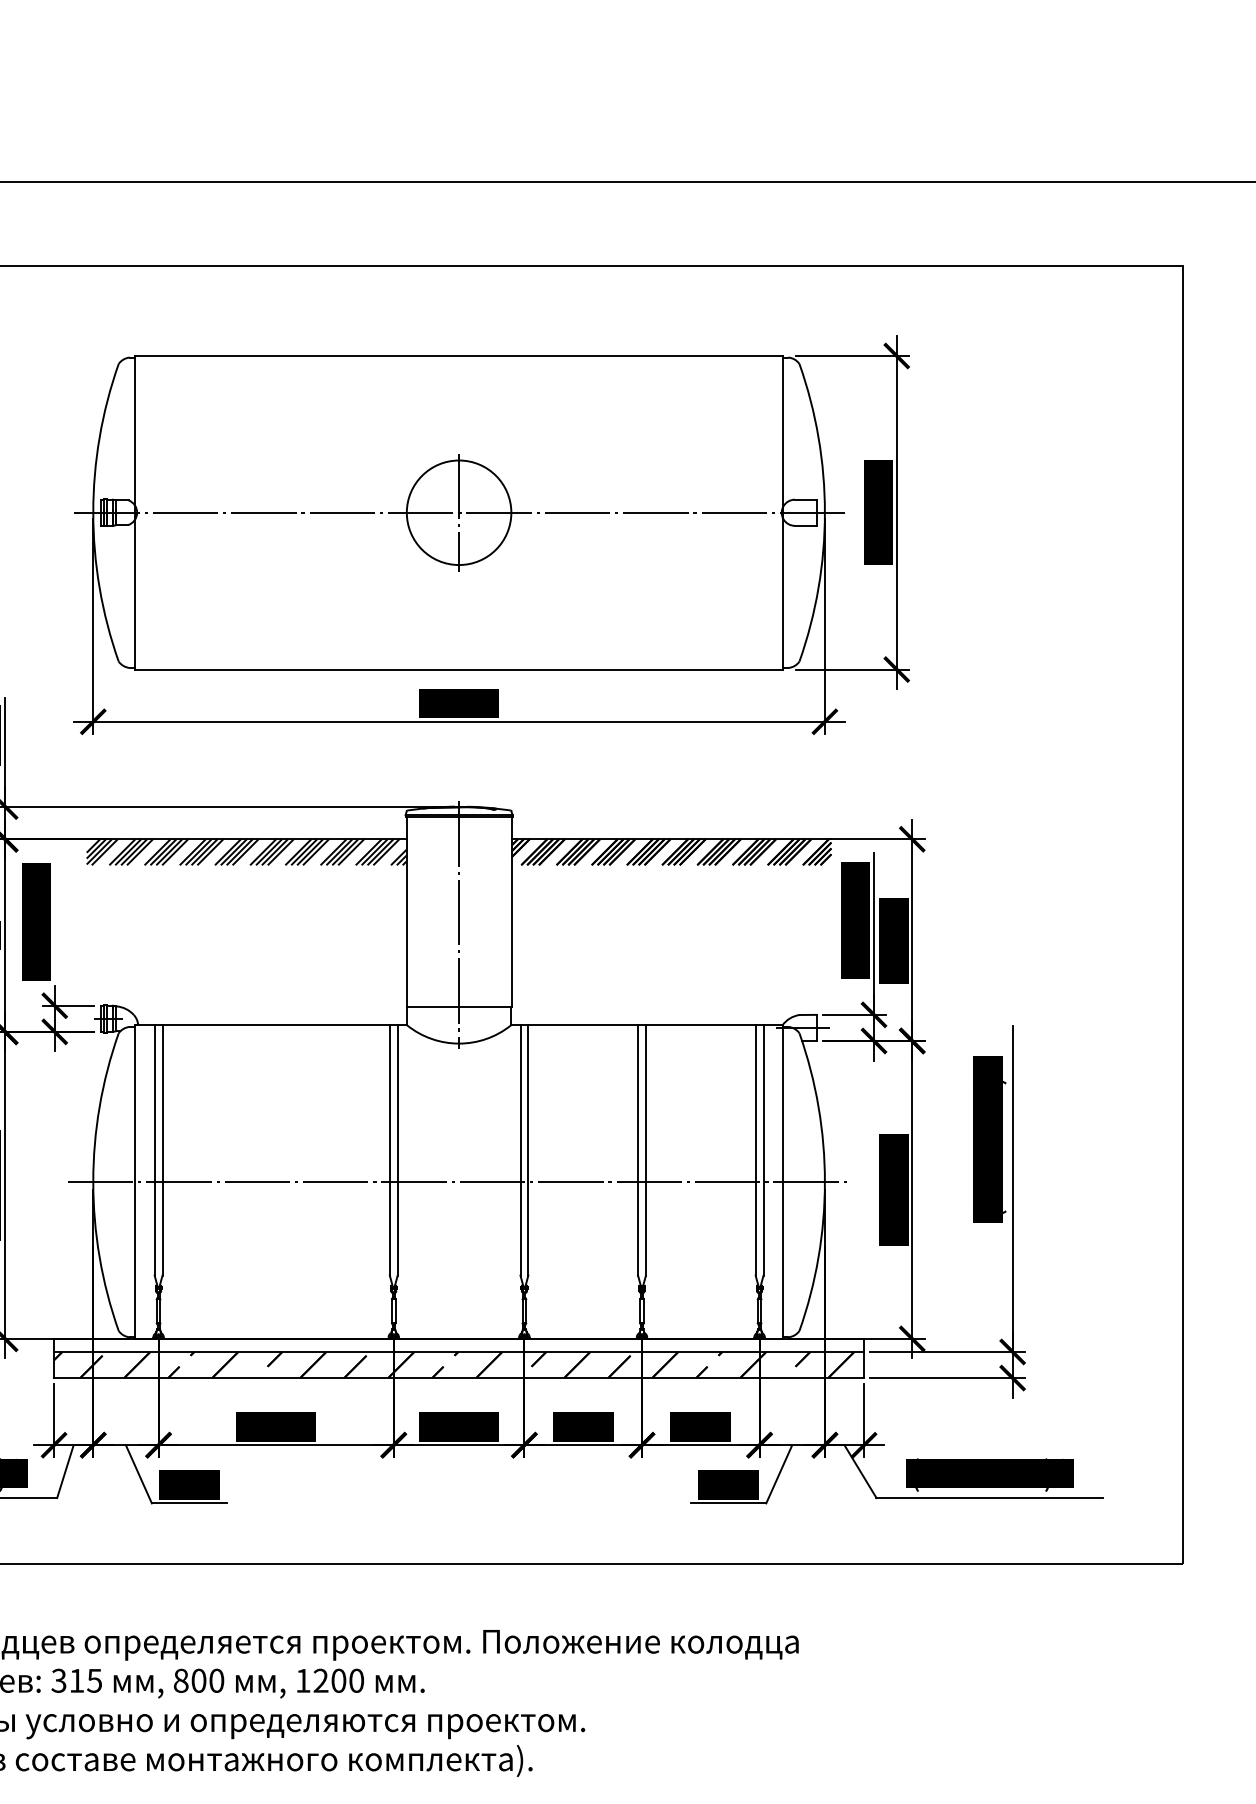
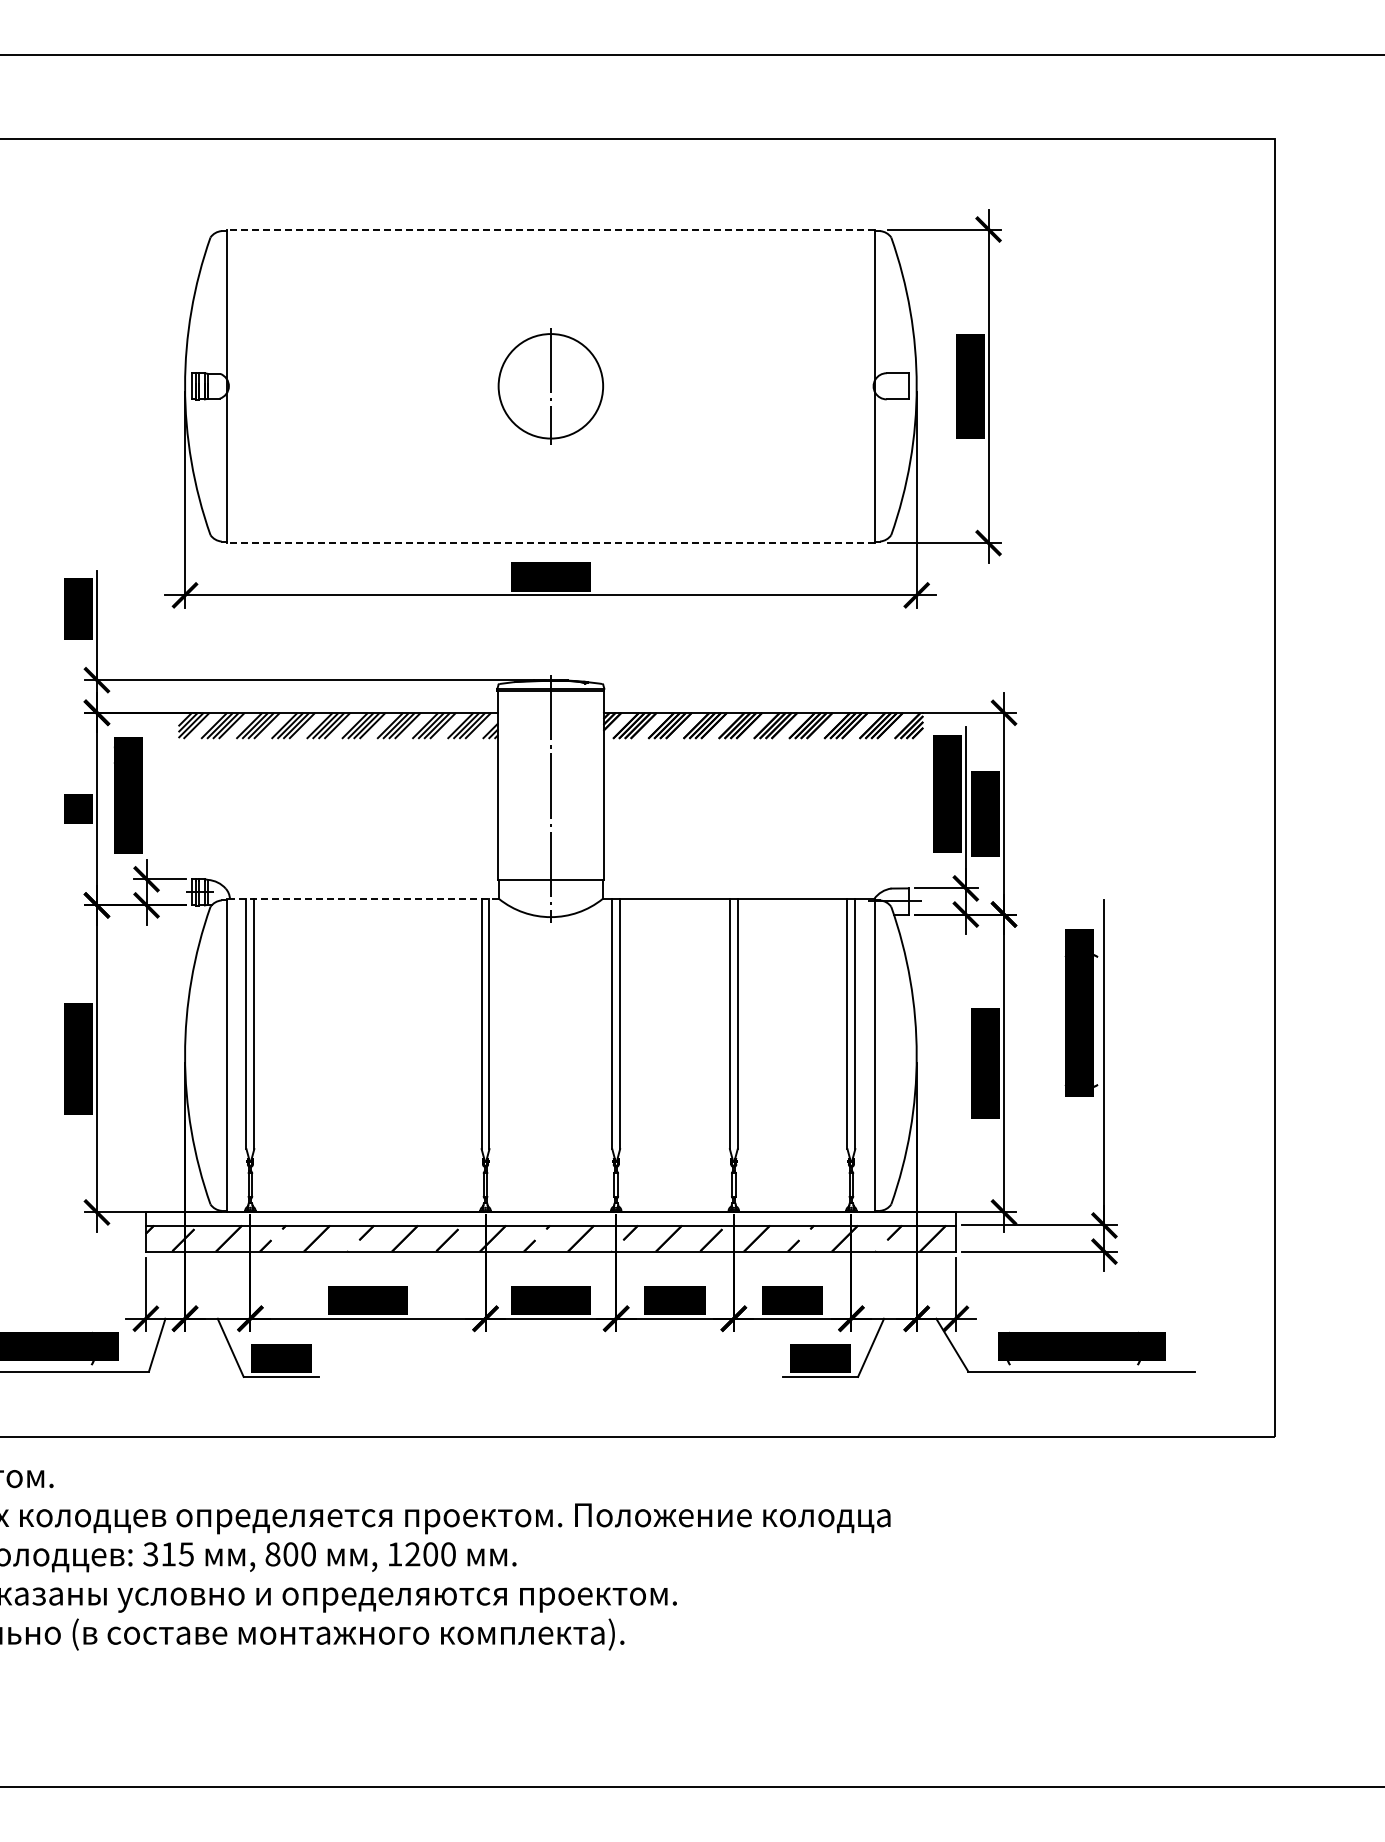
line: (458, 355) -> (550, 229), solid -> dashed
line: (459, 512) -> (551, 386), removed
line: (458, 669) -> (550, 543), solid -> dashed
line: (270, 1024) -> (362, 898), solid -> dashed
line: (459, 1181) -> (551, 1055), removed

